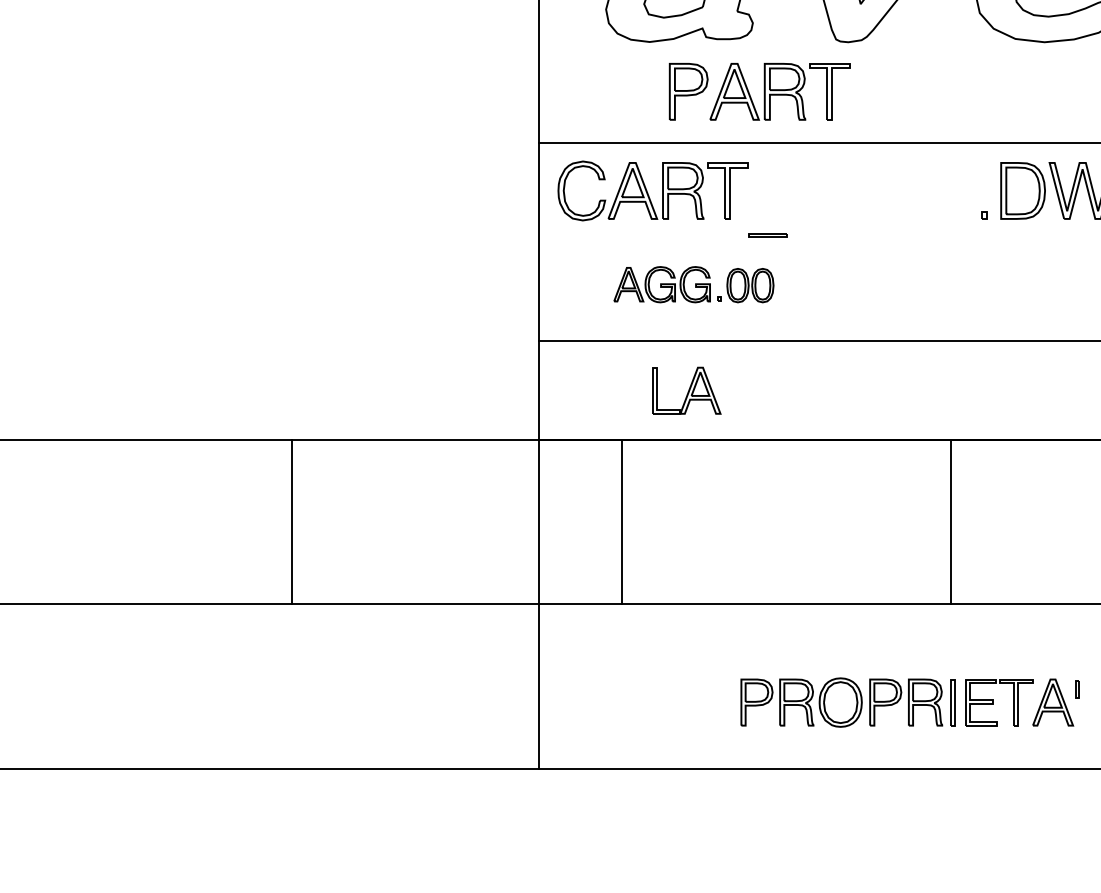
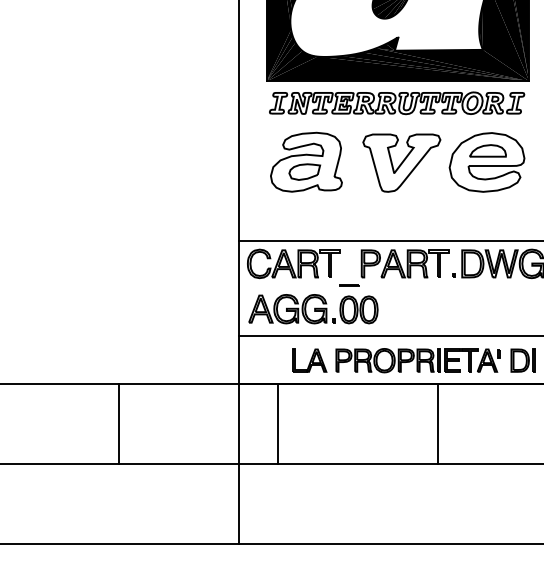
part: (758, 91) -> (404, 263), moved
part: (694, 285) -> (313, 309), size x1.67
part: (908, 702) -> (417, 360), moved

